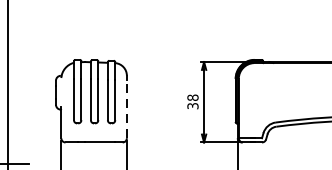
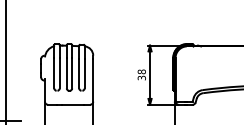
line: (127, 108) -> (93, 79), dashed -> solid

